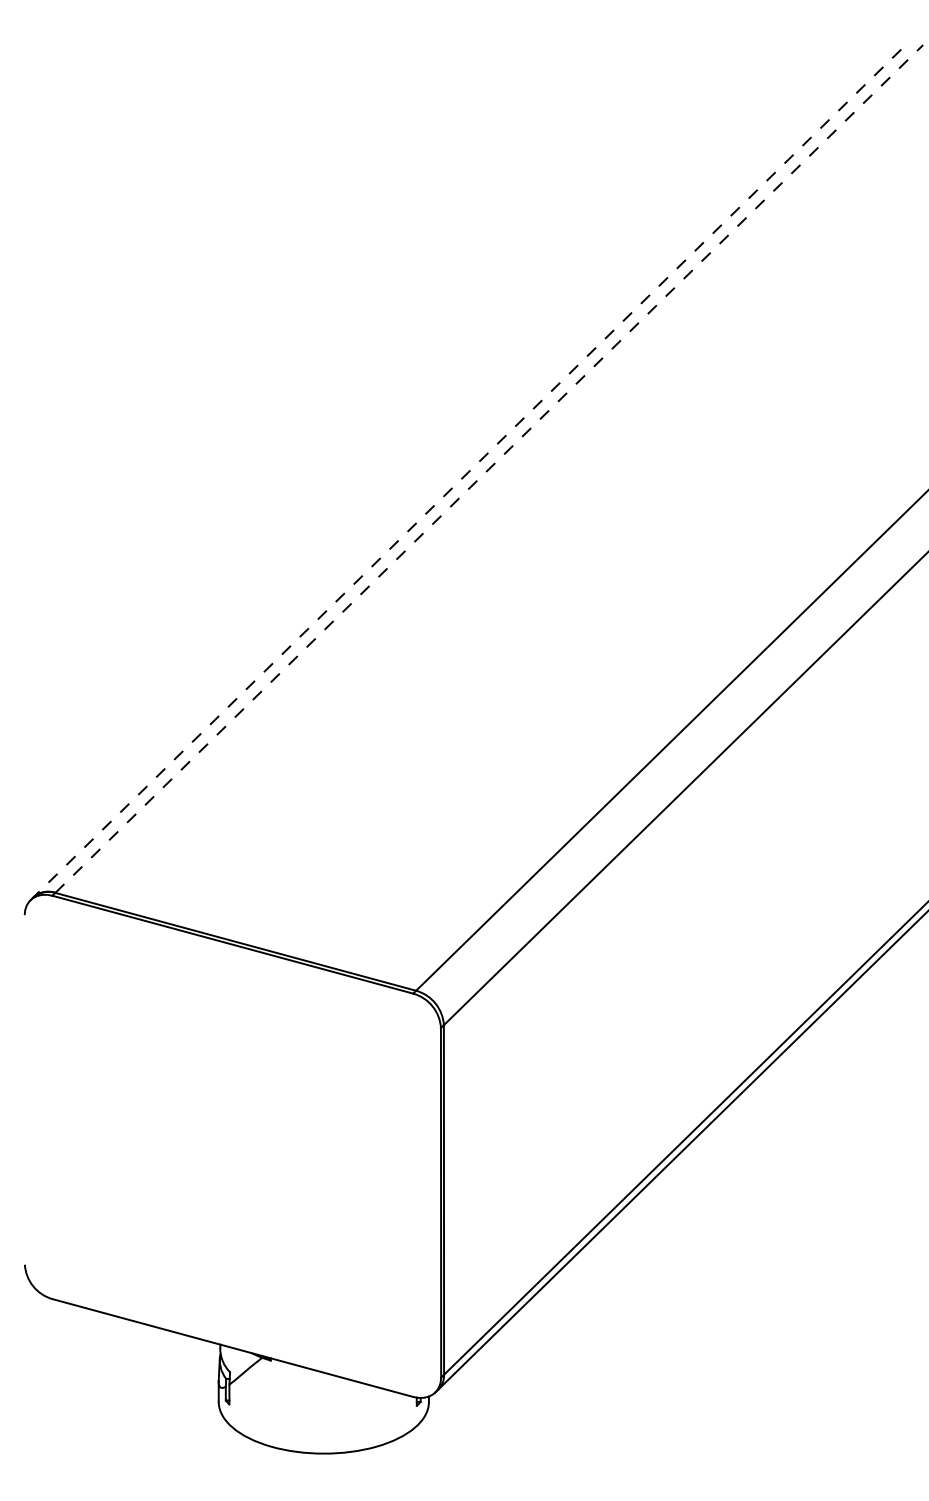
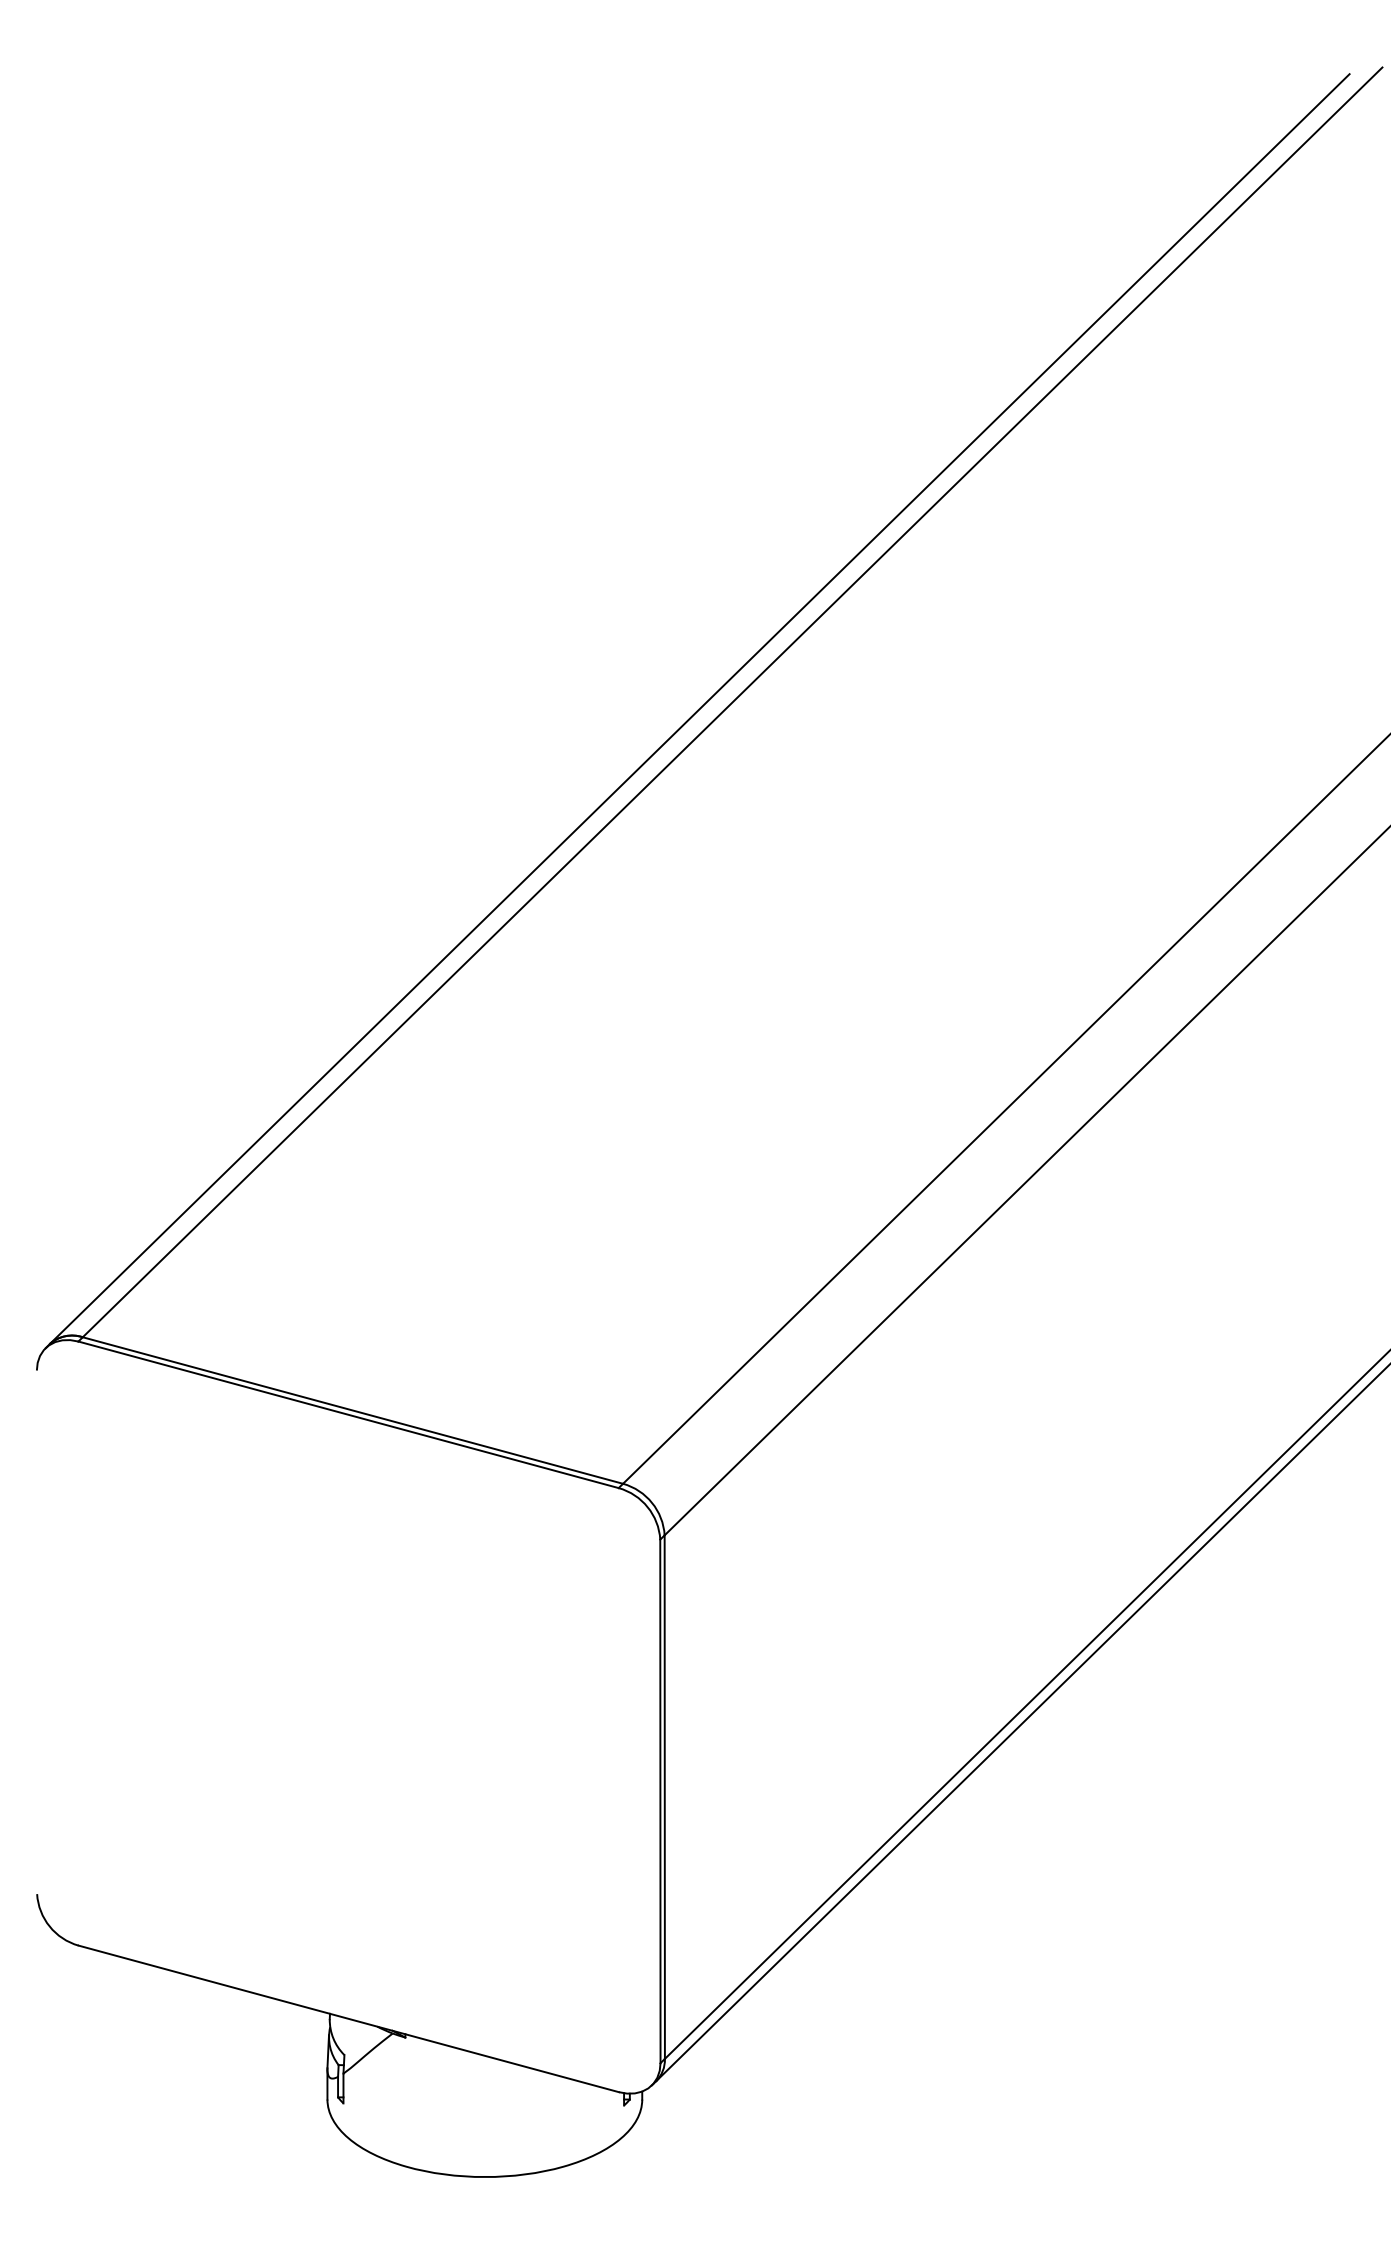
line: (489, 468) -> (732, 701), dashed -> solid
line: (467, 473) -> (699, 709), dashed -> solid

